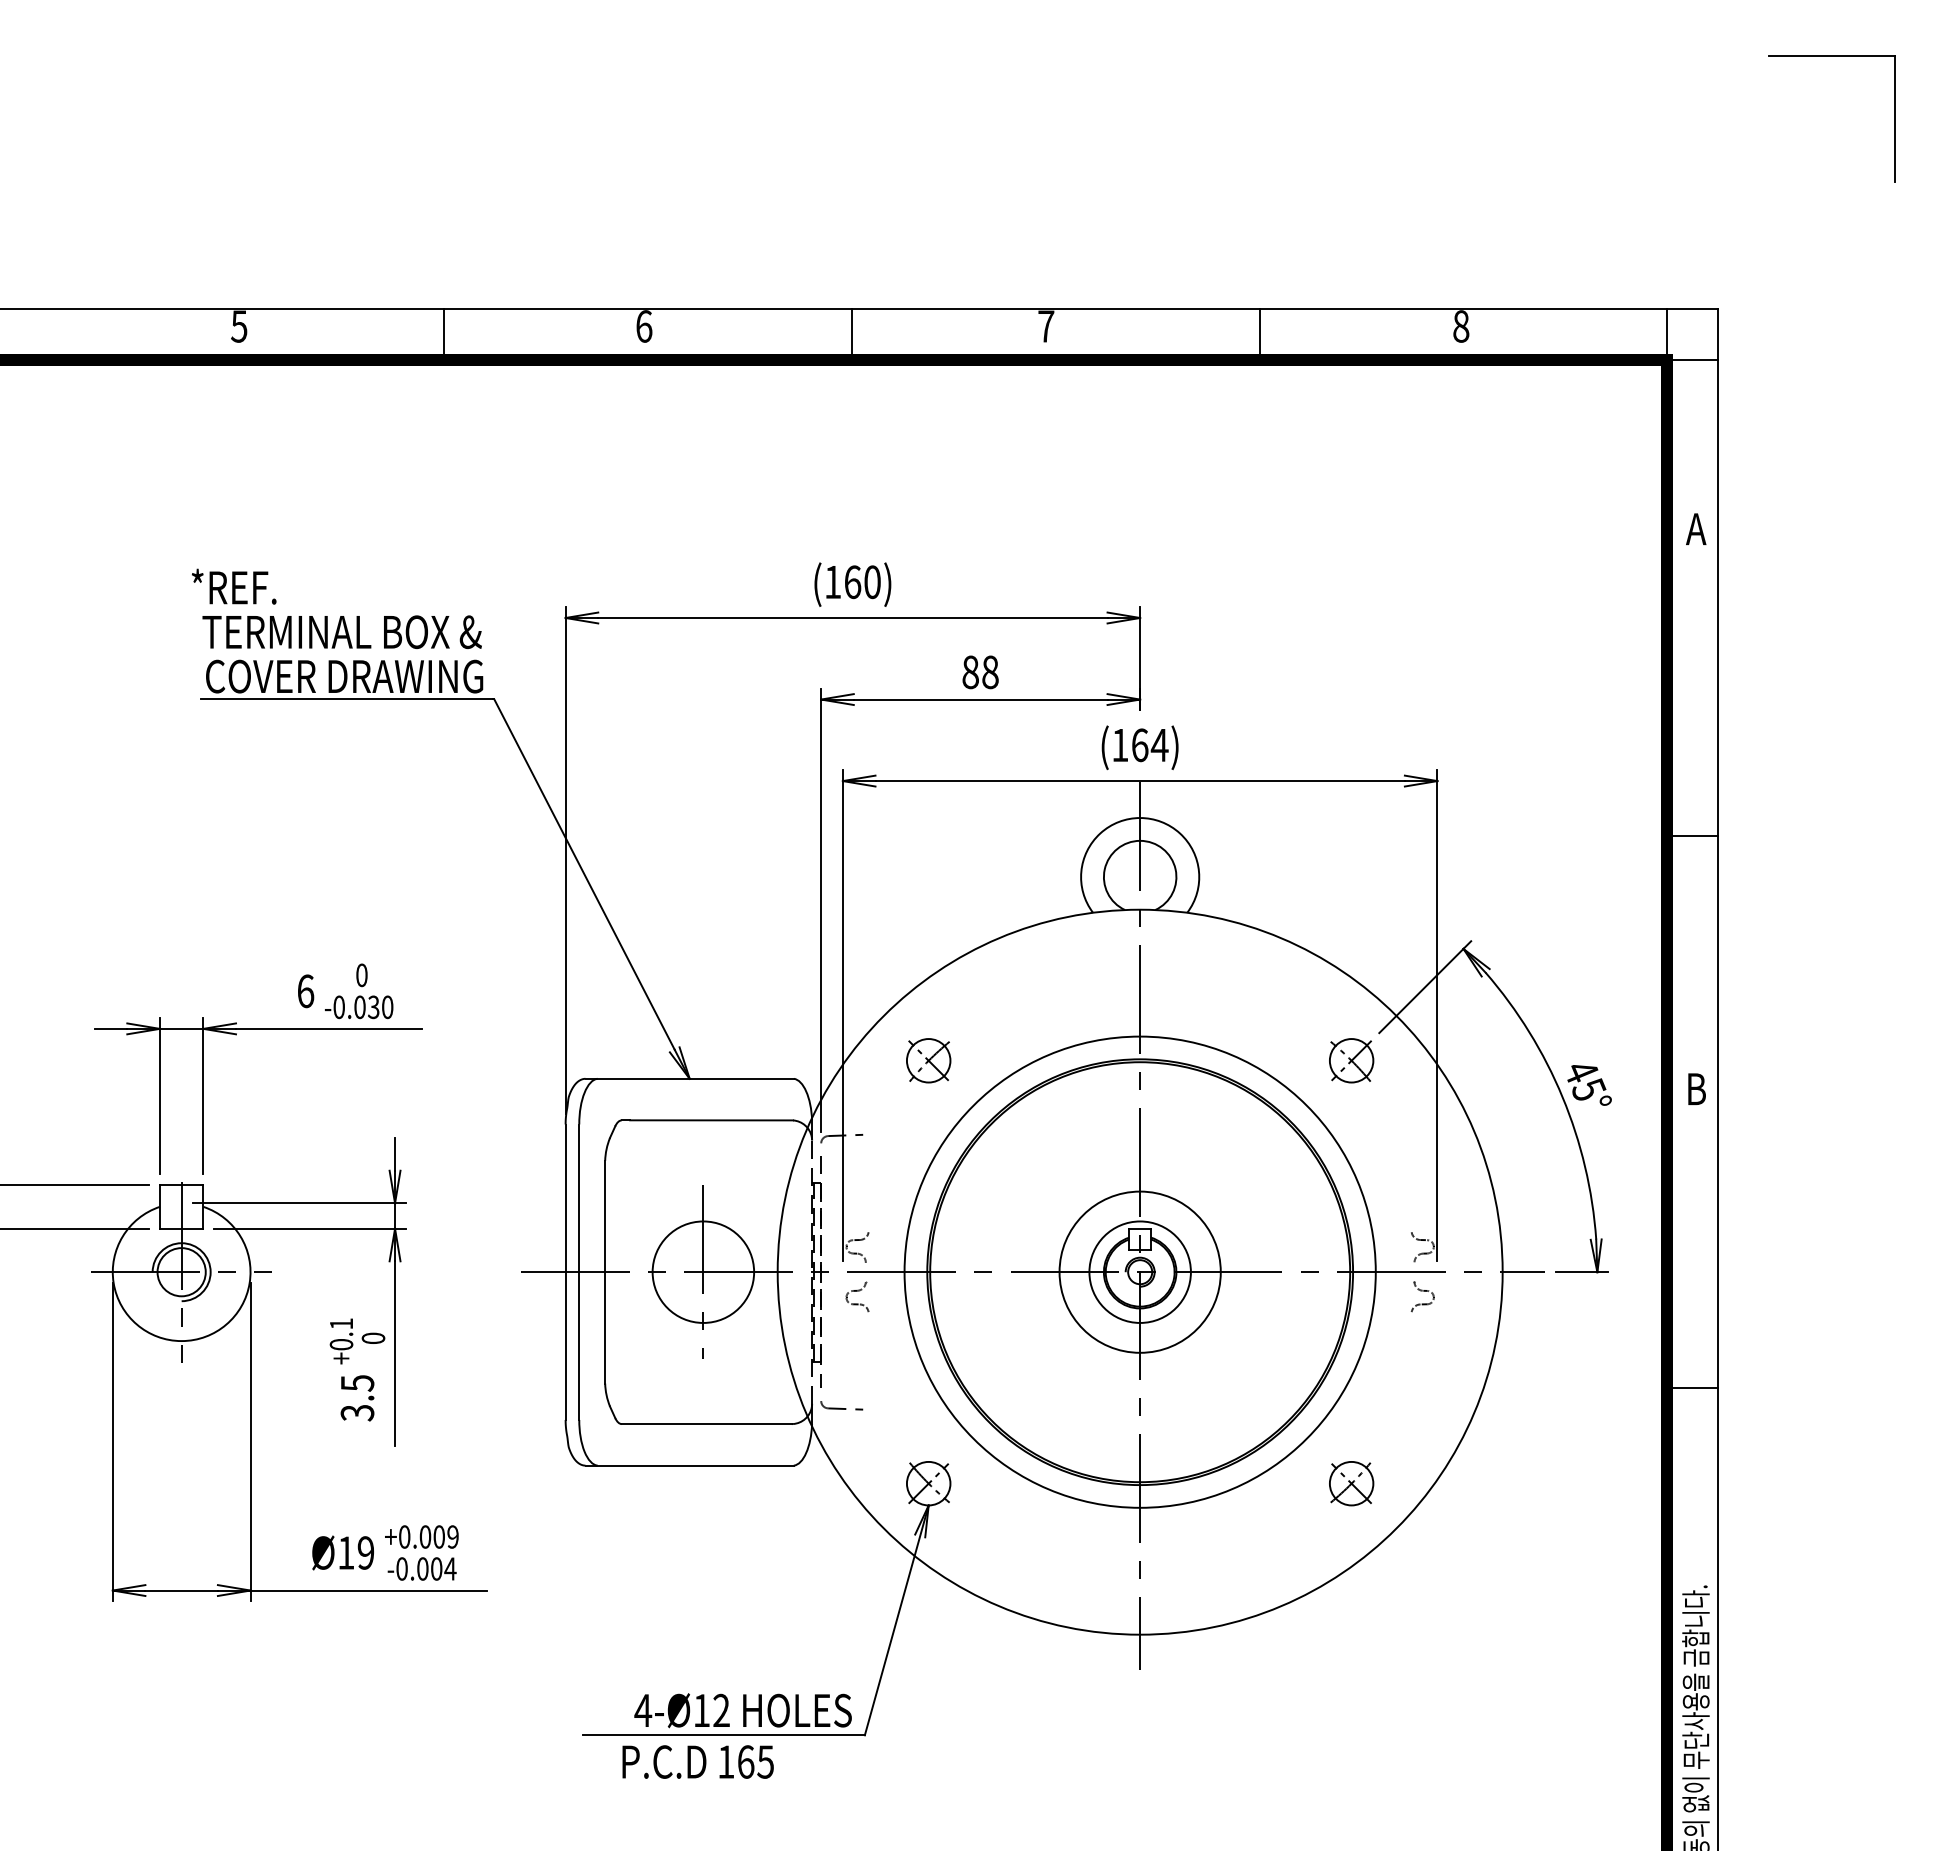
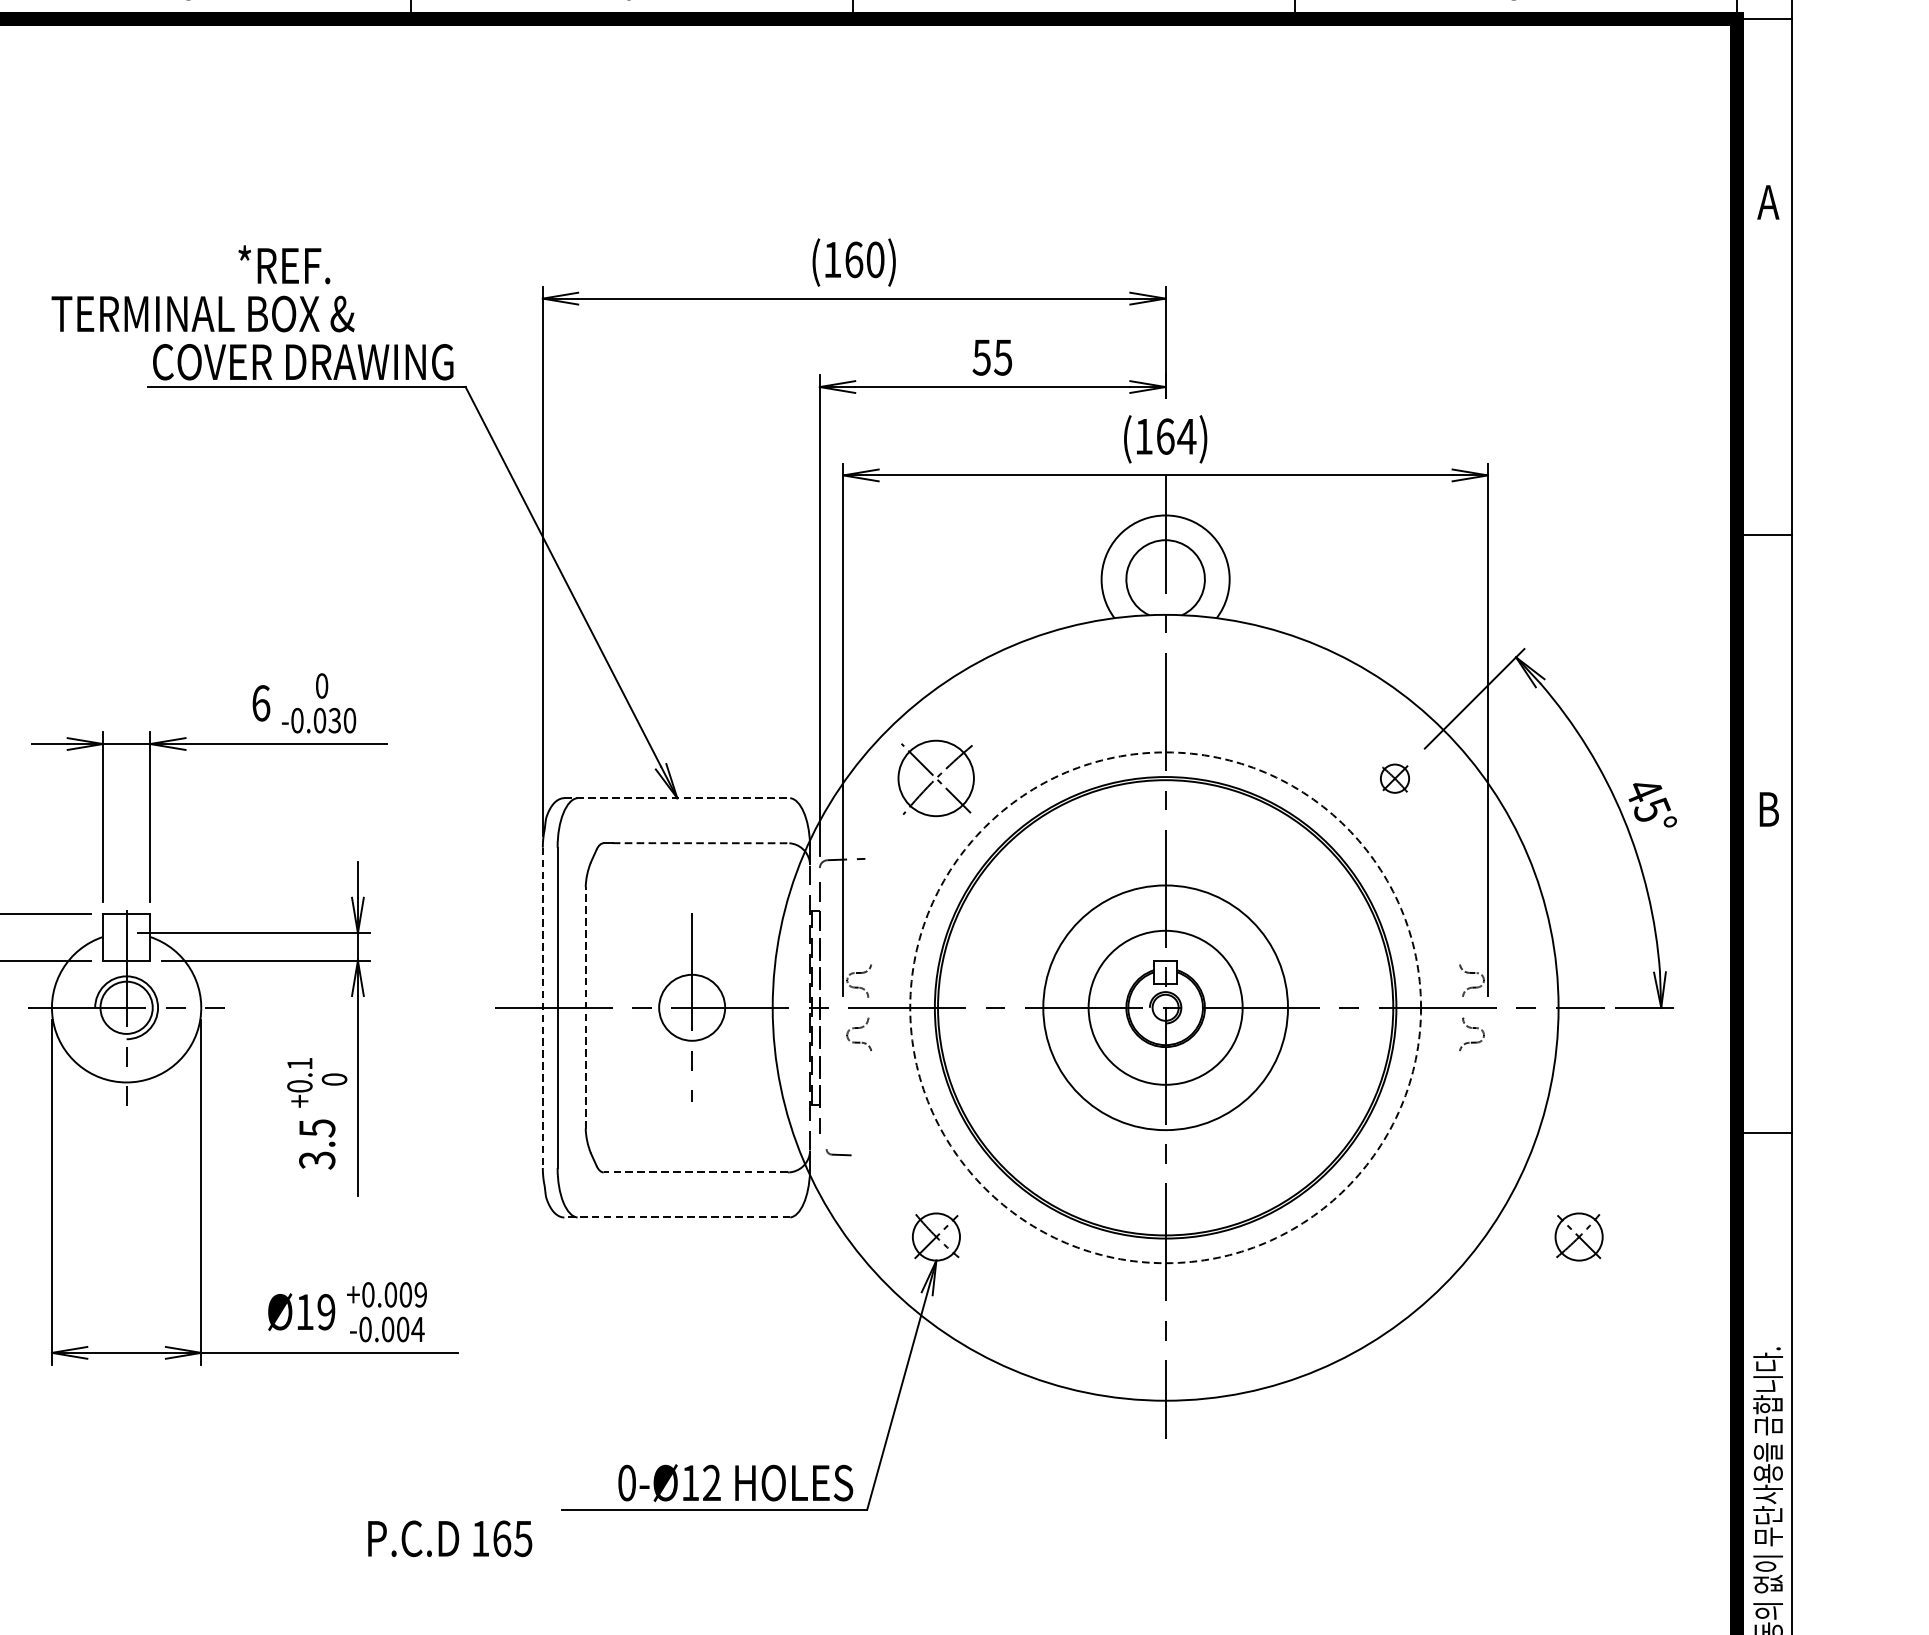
text: (234, 586) -> (284, 264), moved
text: (341, 631) -> (202, 313), moved
text: (980, 672) -> (992, 357), 88 -> 55
part: (928, 1060) -> (936, 778), size x1.6
part: (1351, 1060) -> (1394, 778), size x0.6
line: (690, 1078) -> (678, 797), solid -> dashed
line: (712, 1120) -> (702, 843), solid -> dashed
line: (605, 1271) -> (586, 1007), solid -> dashed
circle: (703, 1271) -> (692, 1007), size x0.6
circle: (1139, 1271) -> (1164, 1007), size x1.4
circle: (1139, 1271) -> (1164, 1007), size x1.4
circle: (1139, 1271) -> (1164, 1007), solid -> dashed
line: (565, 1272) -> (542, 1008), solid -> dashed
part: (841, 1405) -> (841, 1152), size x0.7
line: (706, 1424) -> (695, 1172), solid -> dashed
line: (689, 1465) -> (677, 1217), solid -> dashed
part: (1351, 1483) -> (1578, 1236), moved
text: (643, 1710) -> (627, 1482), 4-Ø12 -> 0-Ø12
text: (697, 1761) -> (449, 1538), moved

